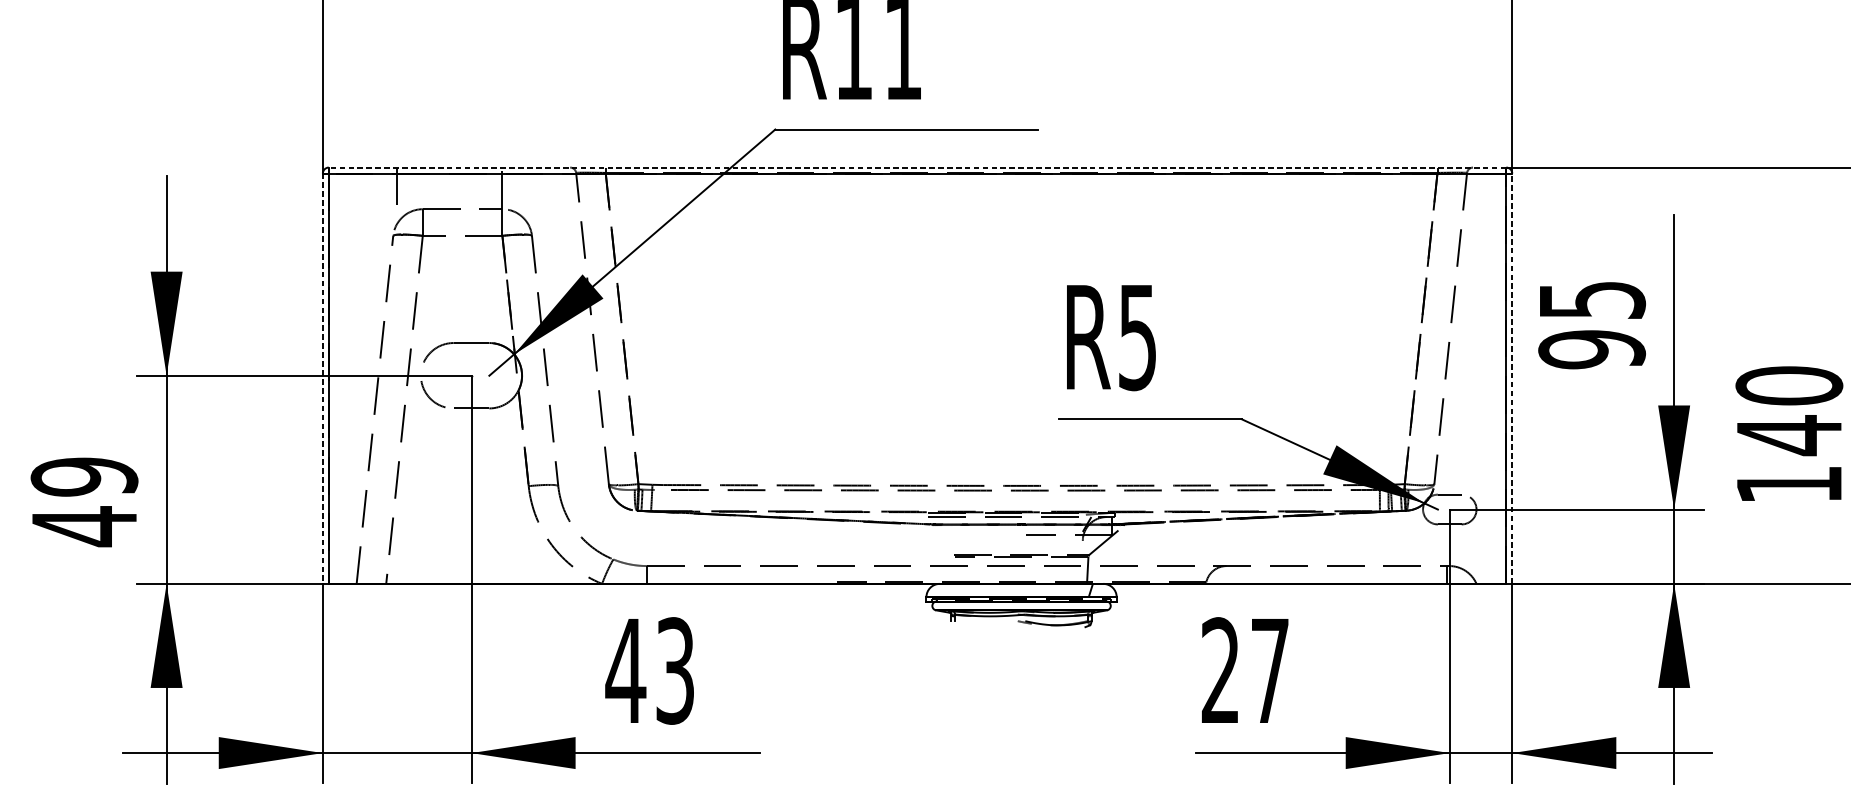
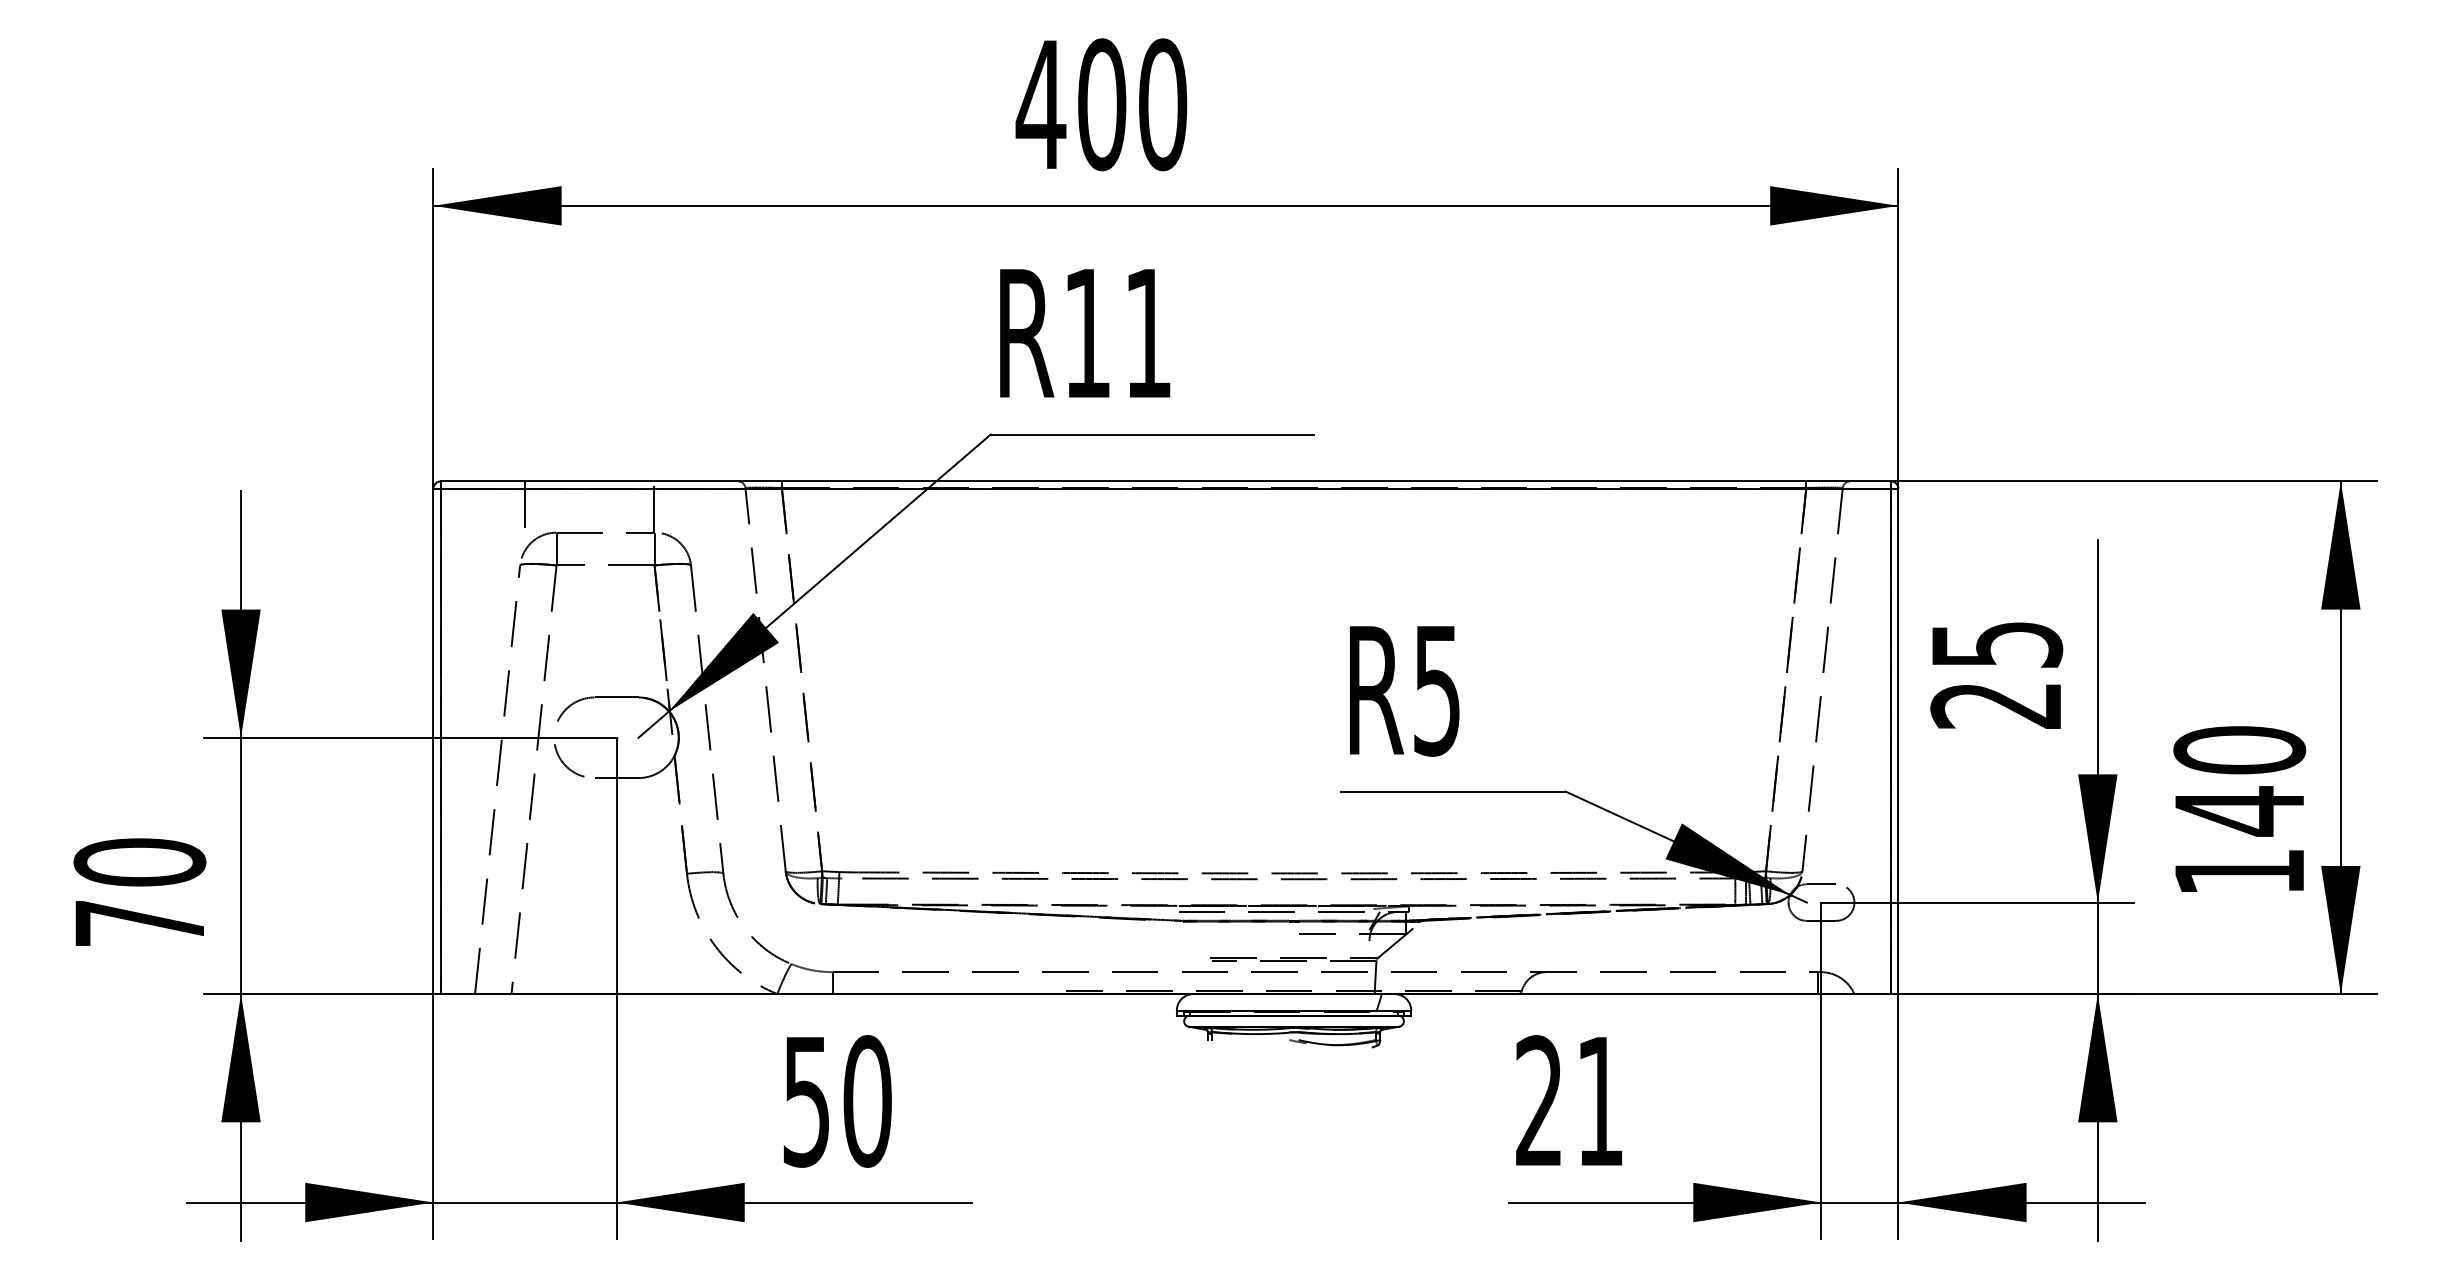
line: (917, 167) -> (1165, 481), dashed -> solid
text: (1591, 349) -> (1996, 705), 95 -> 25
line: (322, 378) -> (433, 741), dashed -> solid
line: (1512, 378) -> (1898, 741), dashed -> solid
text: (84, 502) -> (139, 893), 49 -> 70
text: (650, 671) -> (836, 1101), 43 -> 50
text: (1269, 671) -> (1599, 1101), 27 -> 21

